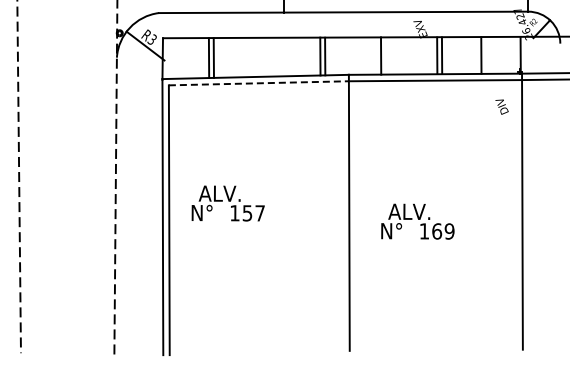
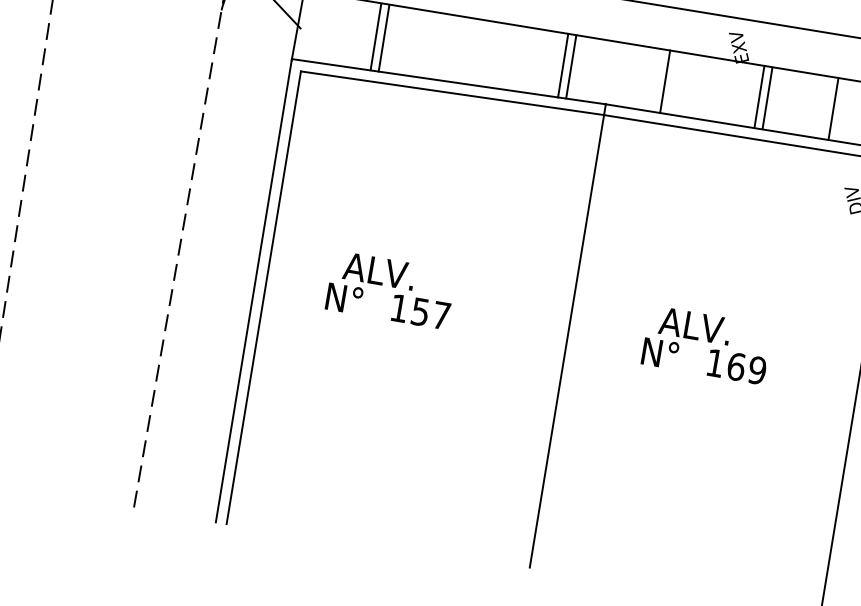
line: (259, 83) -> (453, 93), dashed -> solid
text: (227, 203) -> (389, 289), moved
text: (417, 221) -> (706, 344), moved

